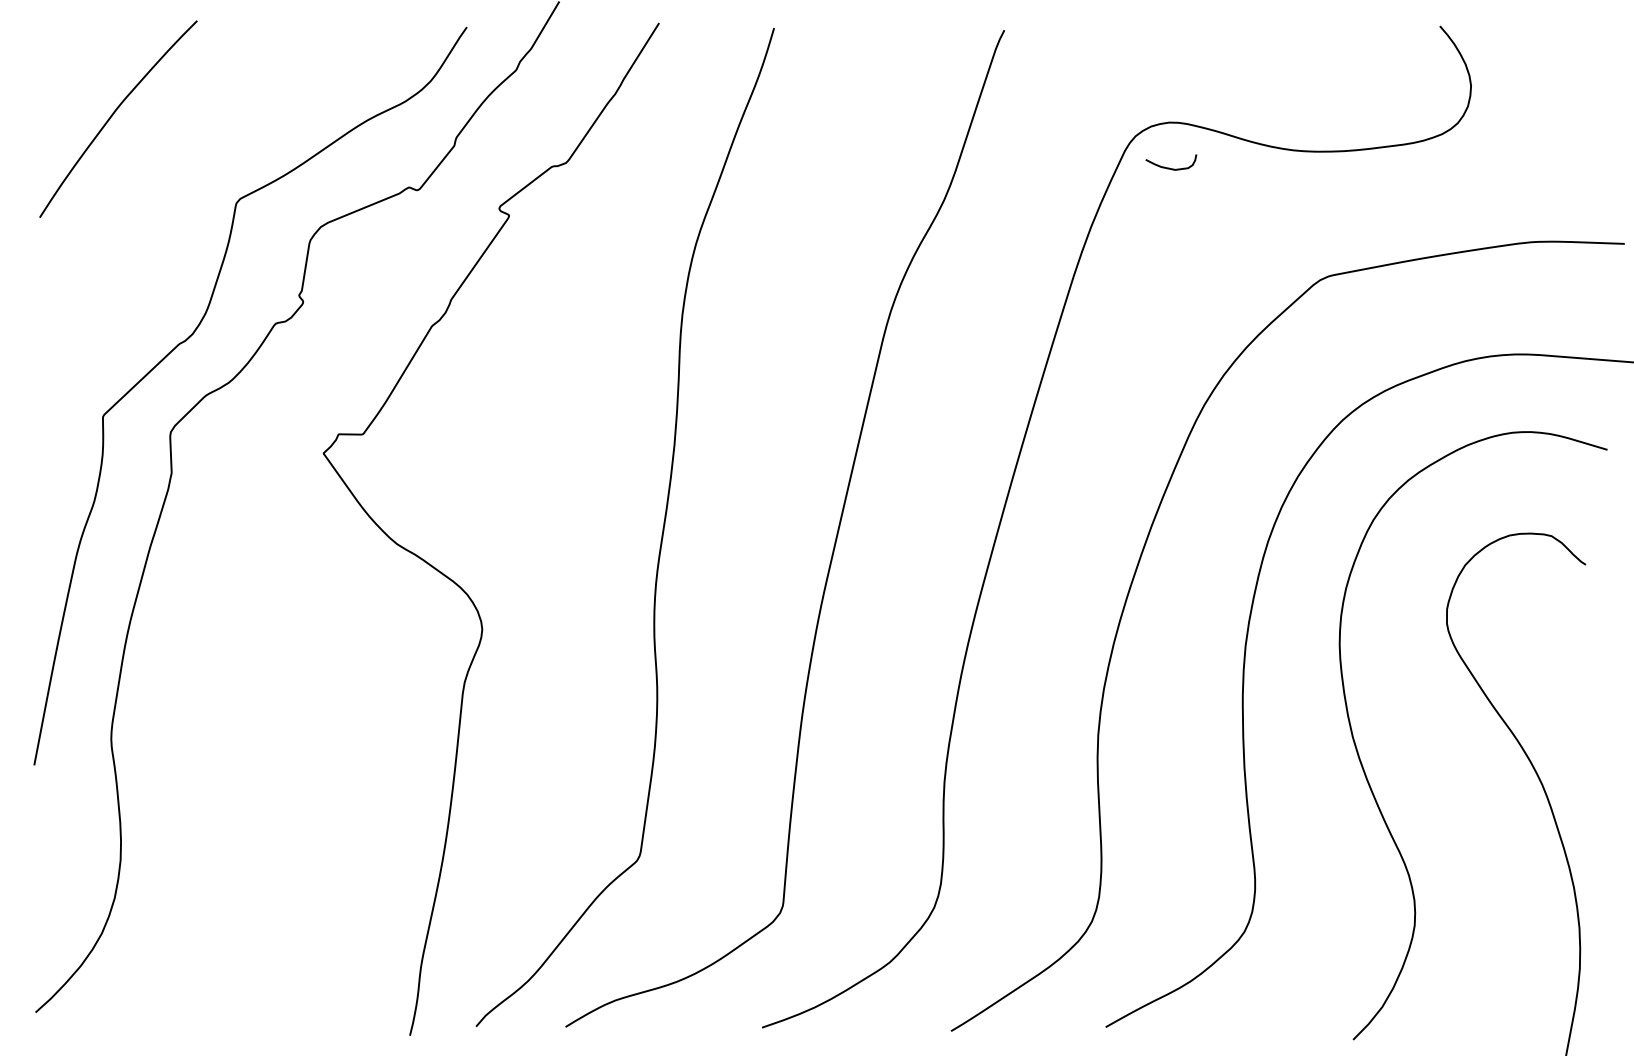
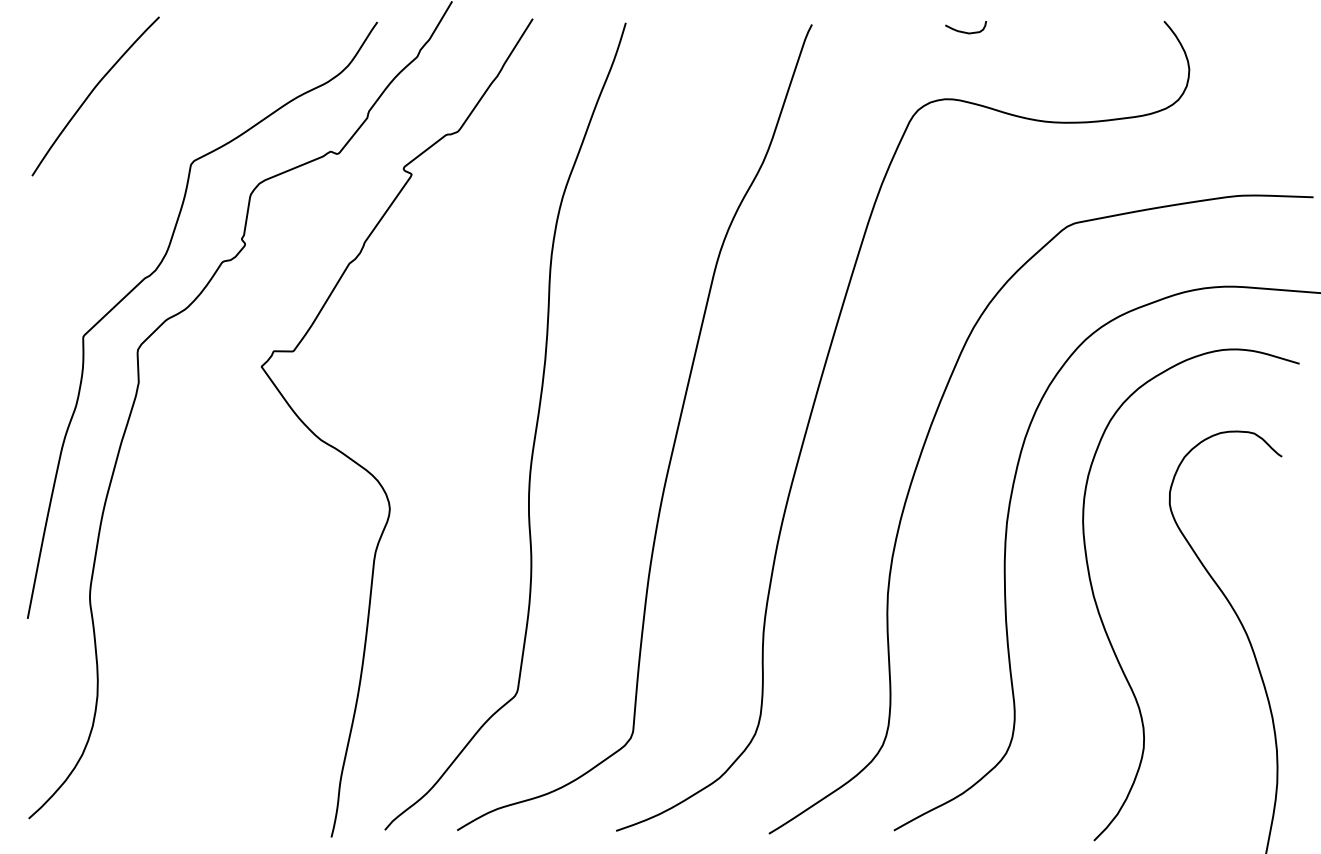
curve: (1170, 167) -> (965, 31), moved

